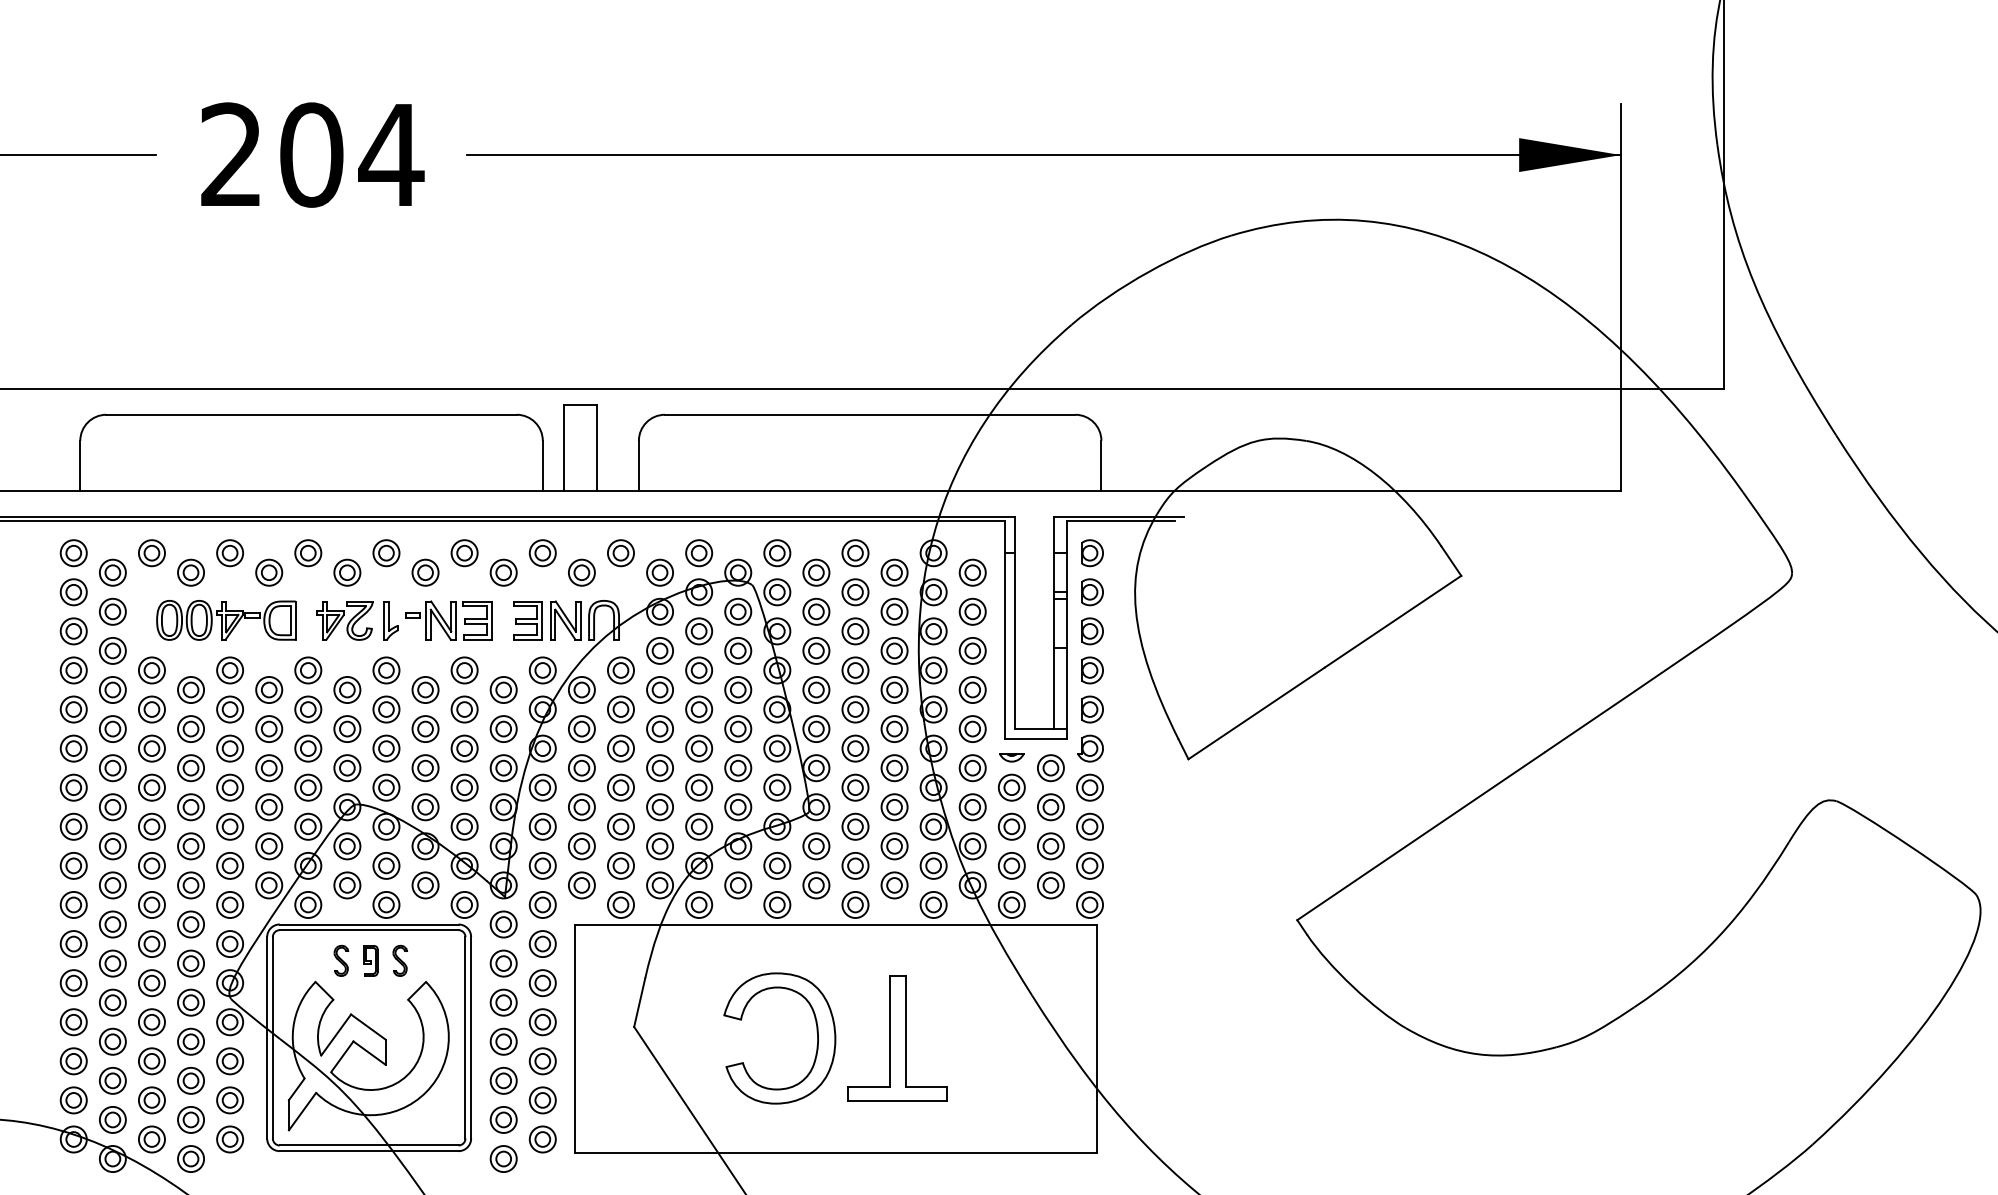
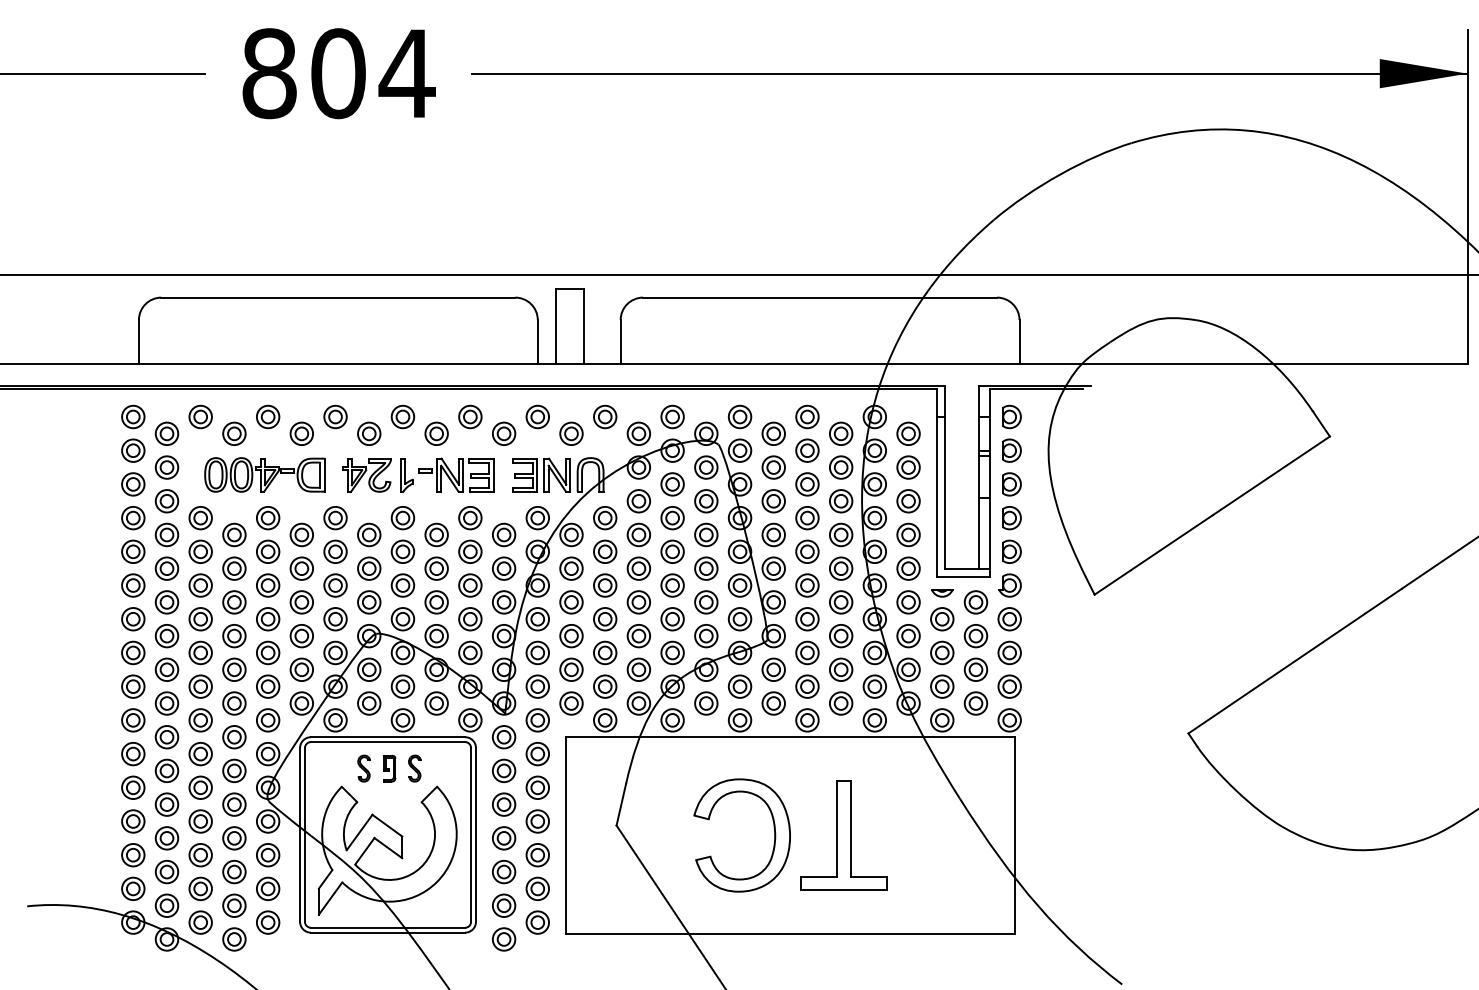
text: (231, 154) -> (269, 73), 204 -> 804

